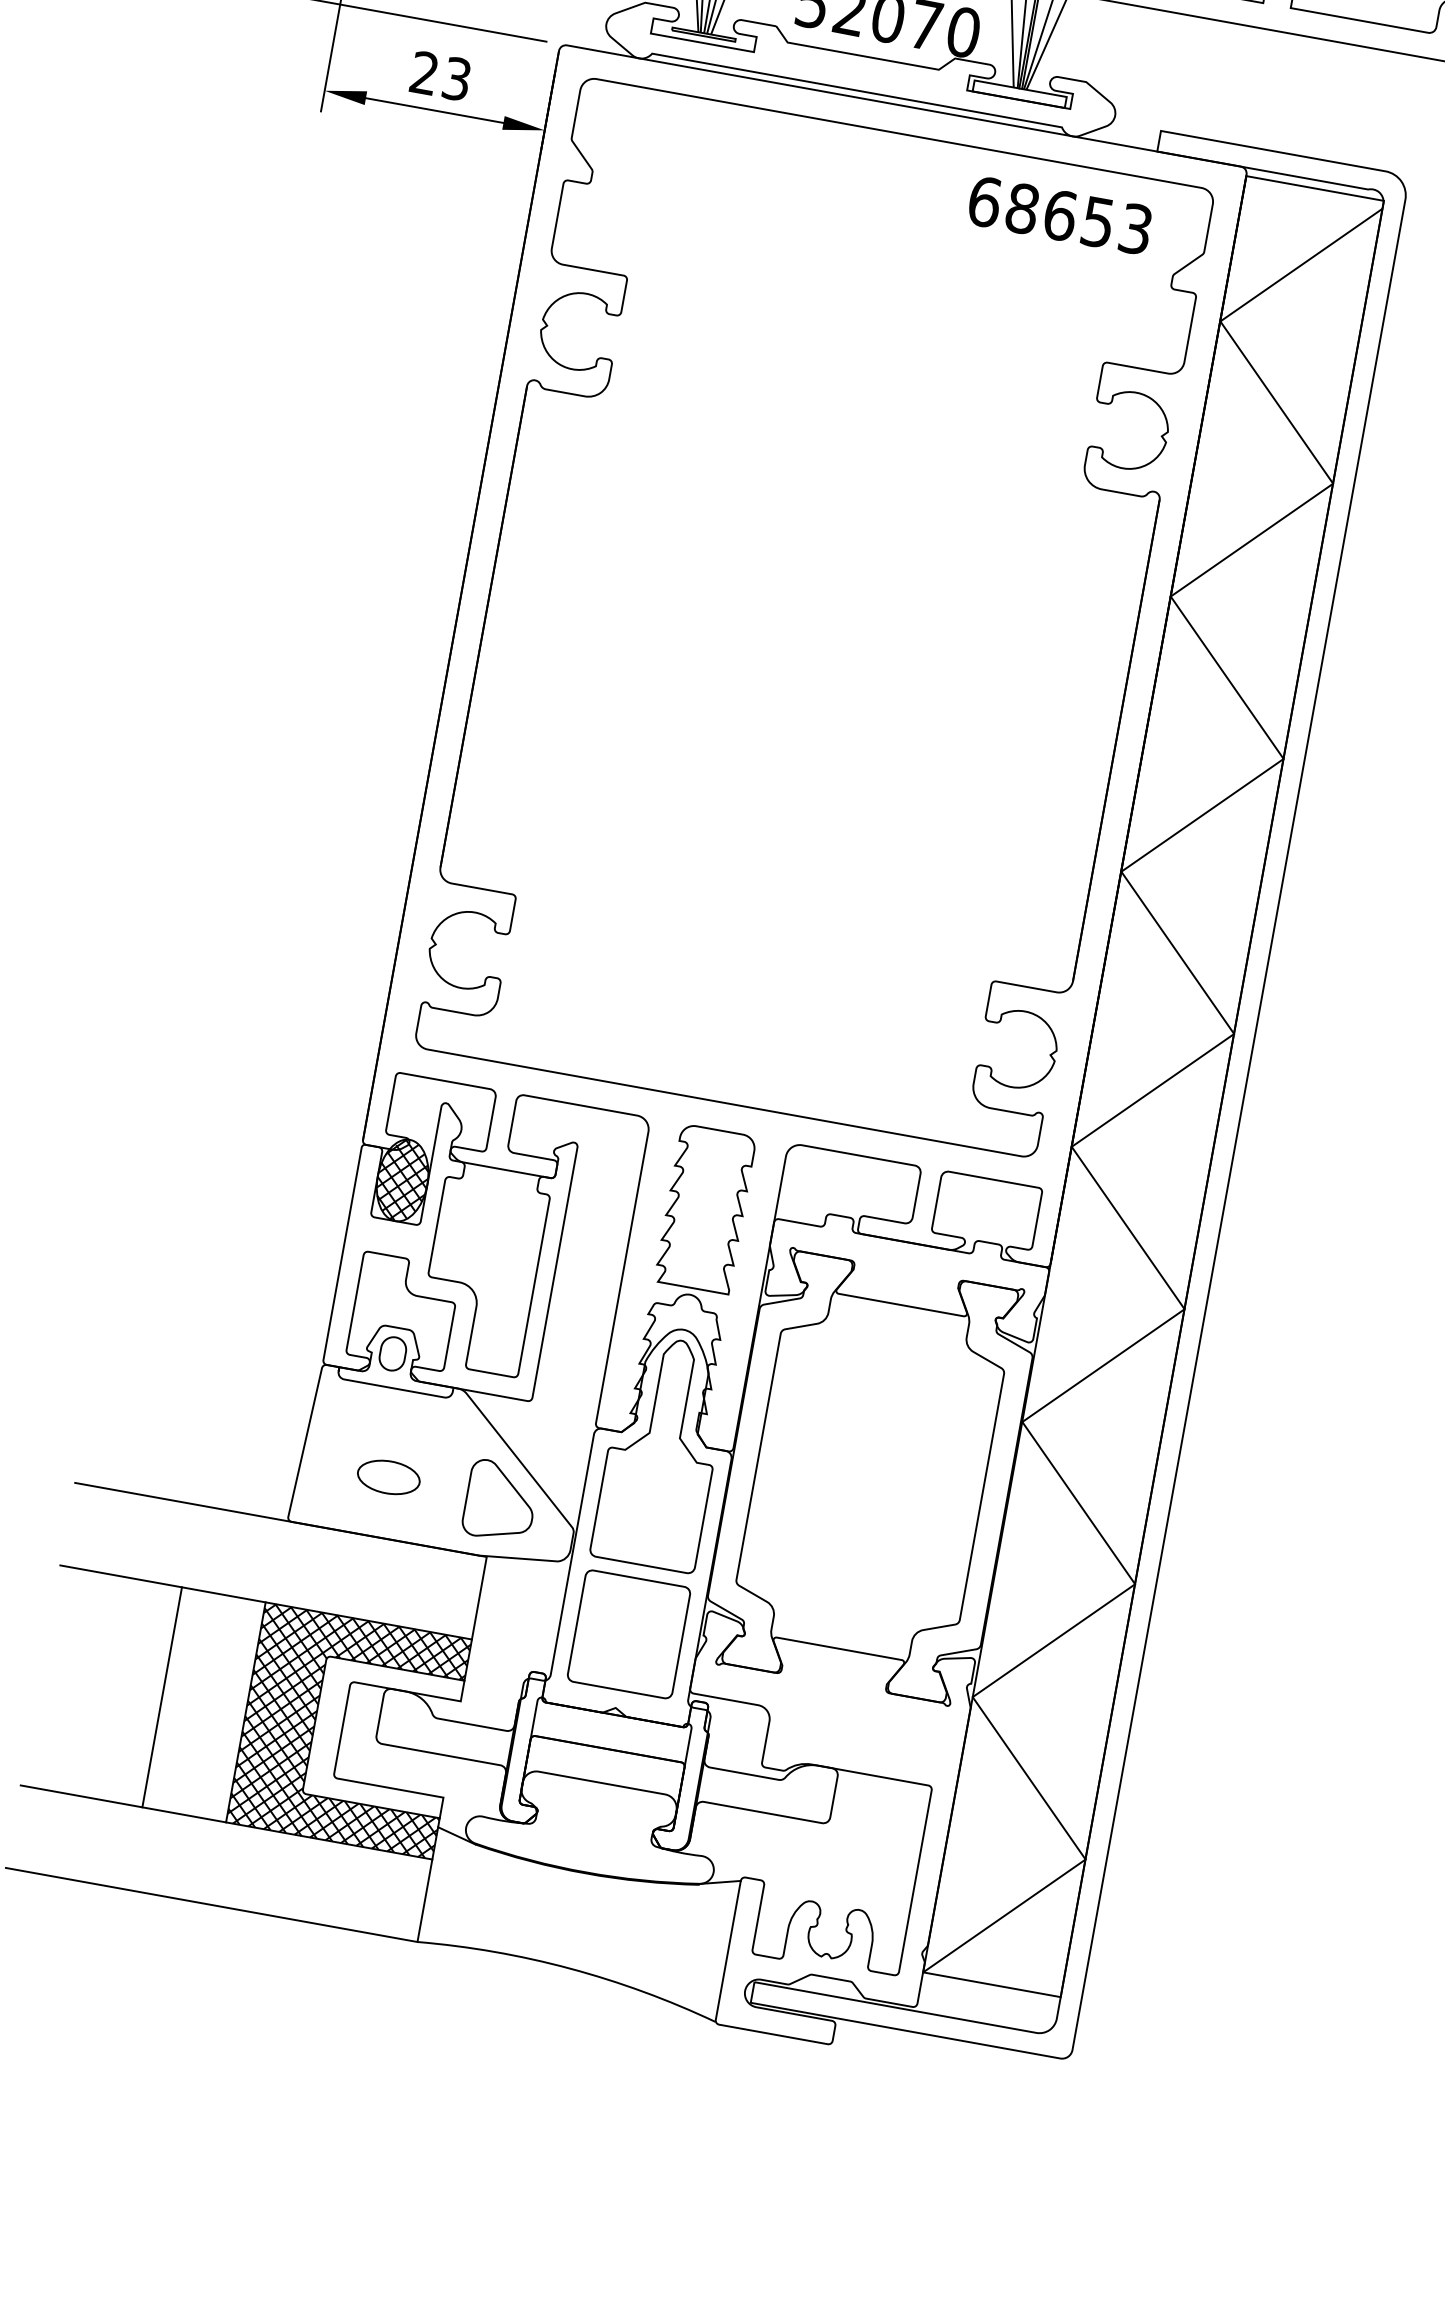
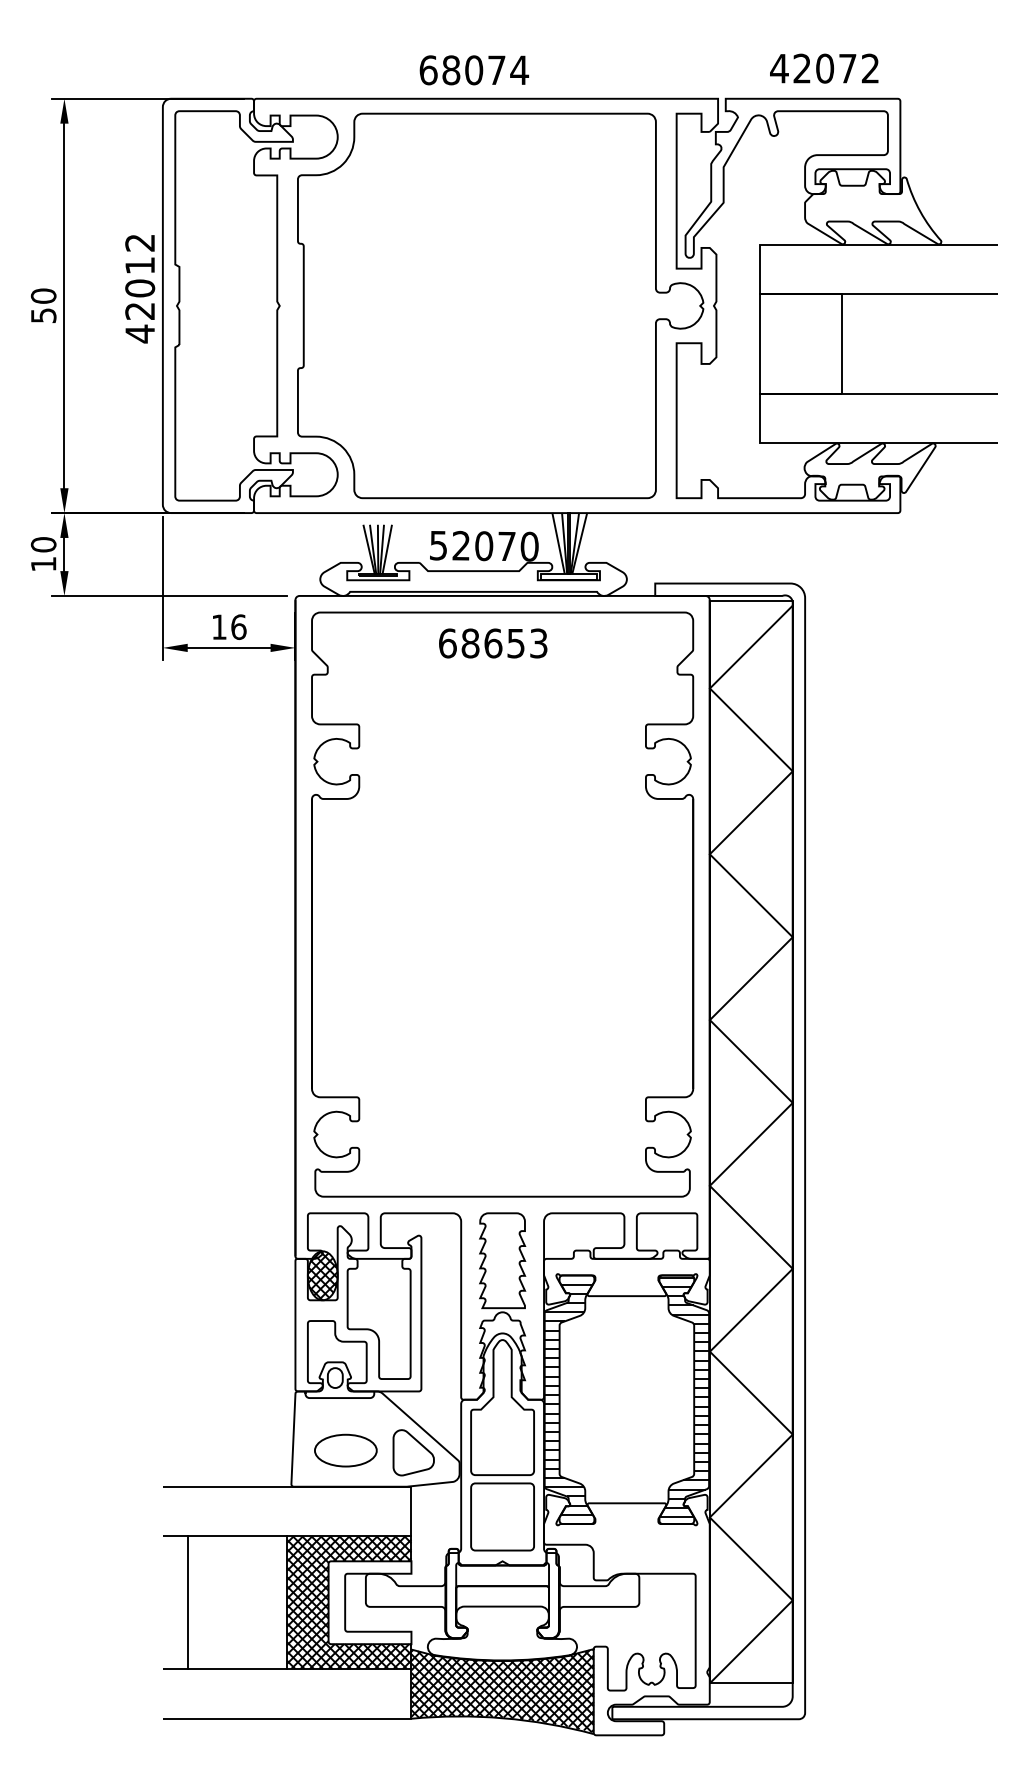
text: (439, 76) -> (228, 627), 23 -> 16
text: (1060, 215) -> (493, 643), moved
hatch: (771, 1467) -> (568, 1404), added
part: (388, 1477) -> (345, 1450), size x1.67
hatch: (966, 1490) -> (684, 1397), added
line: (161, 1696) -> (187, 1602), moved
hatch: (577, 1922) -> (502, 1690), added

